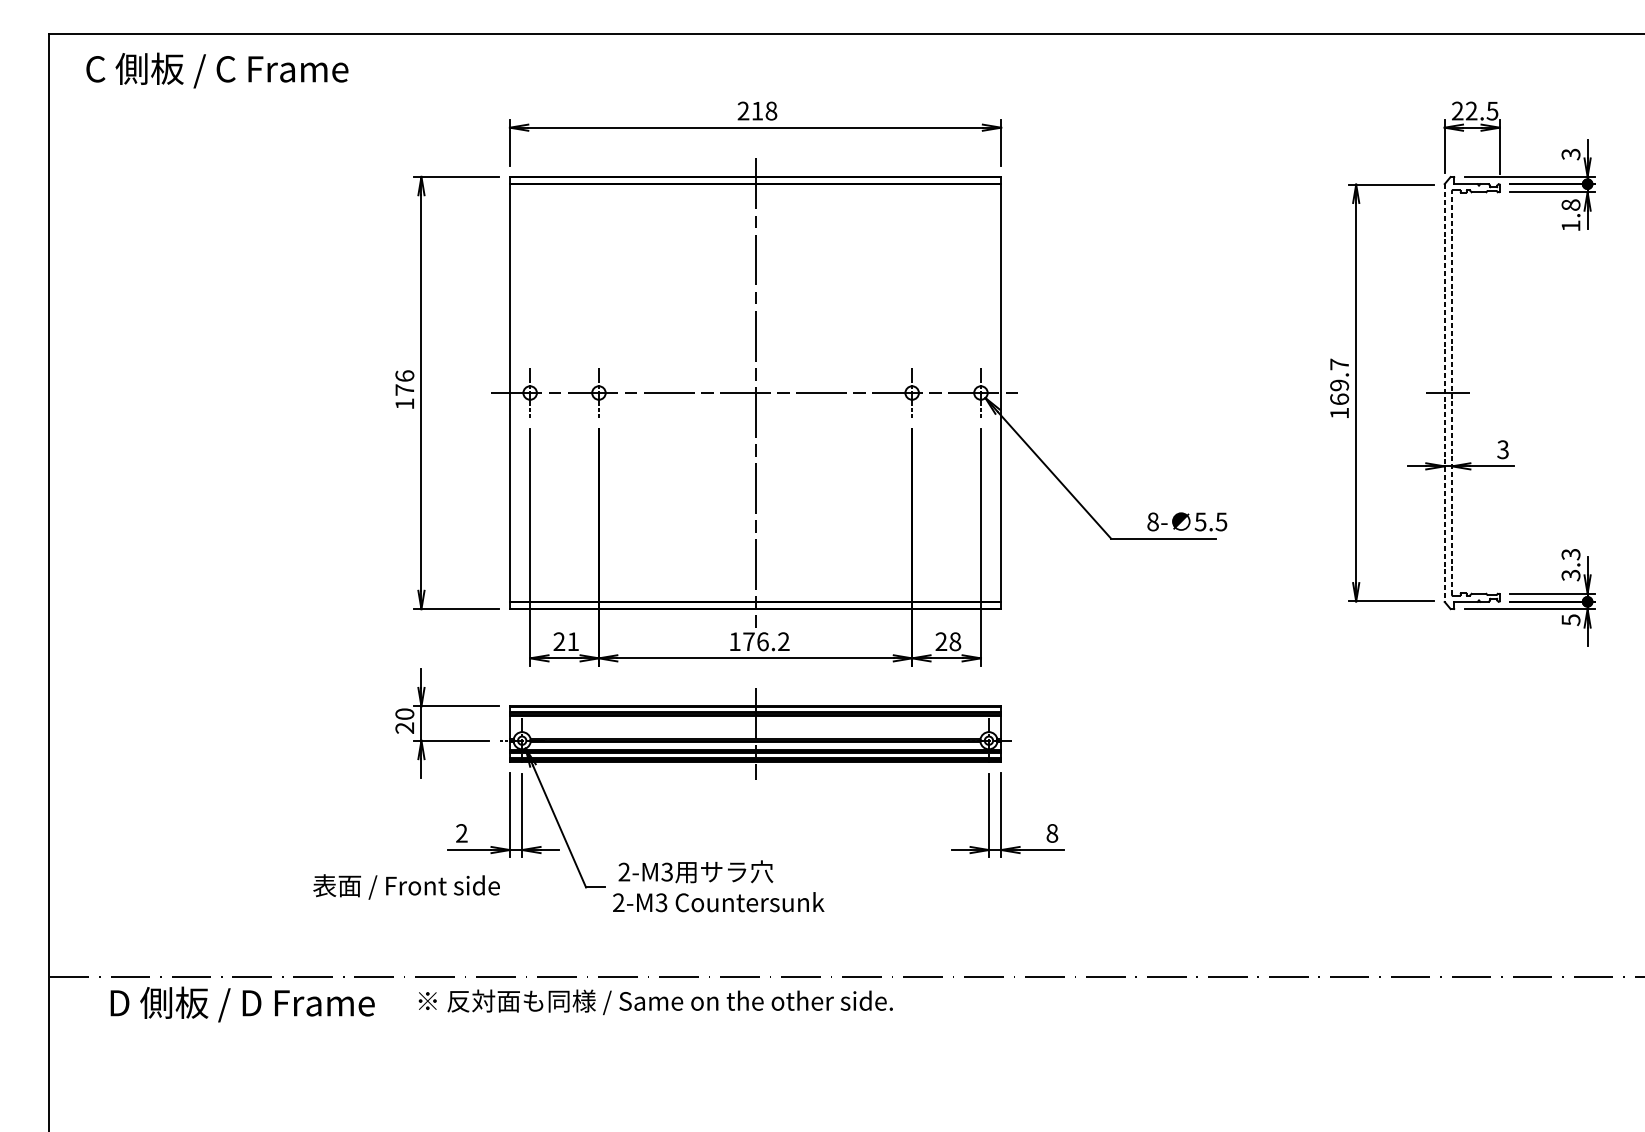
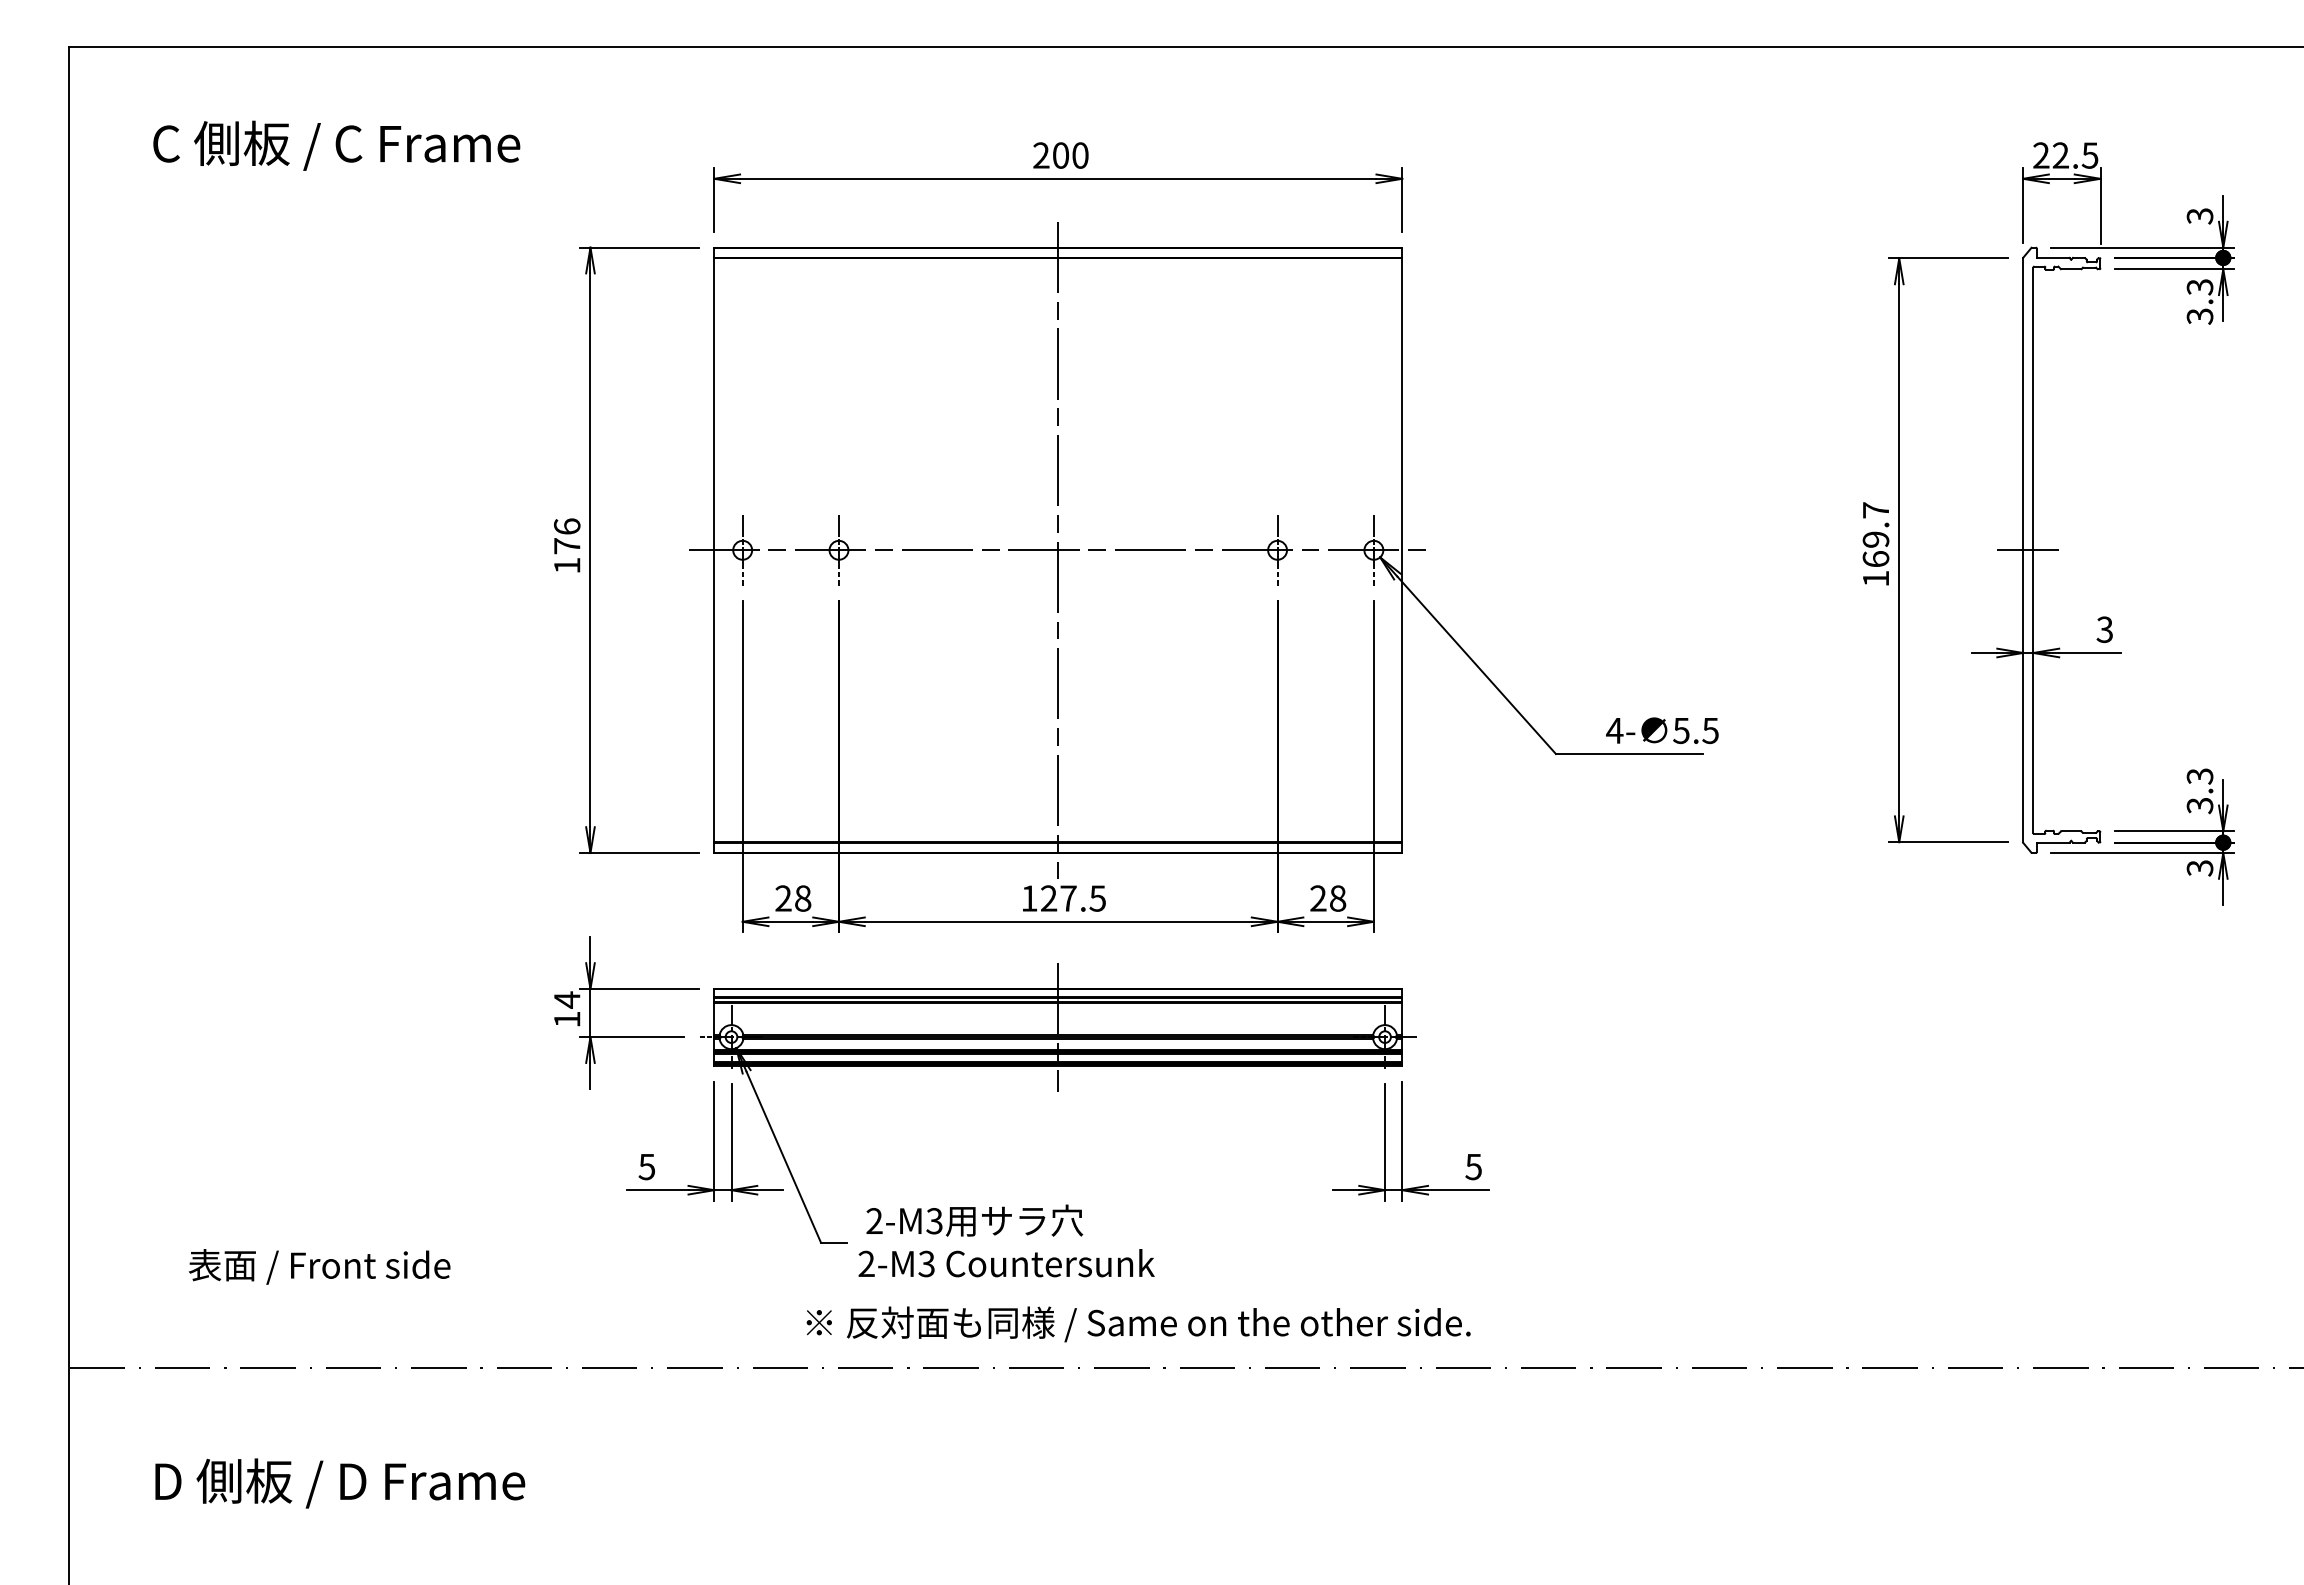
text: (217, 70) -> (336, 145), moved
text: (764, 111) -> (1070, 155), 218 -> 200
text: (1570, 215) -> (2199, 301), 1.8 -> 3.3
line: (1444, 393) -> (2023, 550), dashed -> solid
line: (1452, 393) -> (2033, 550), dashed -> solid
text: (1152, 521) -> (1614, 730), 8- -> 4-
text: (1570, 620) -> (2199, 868), 5 -> 3
text: (573, 641) -> (803, 898), 21 -> 28
text: (766, 641) -> (1073, 898), 176.2 -> 127.5
text: (405, 720) -> (567, 1009), 20 -> 14
text: (461, 833) -> (646, 1166), 2 -> 5
text: (1052, 833) -> (1473, 1166), 8 -> 5
text: (406, 886) -> (319, 1266), moved
text: (655, 1002) -> (1138, 1324), moved
text: (242, 1004) -> (340, 1483), moved

